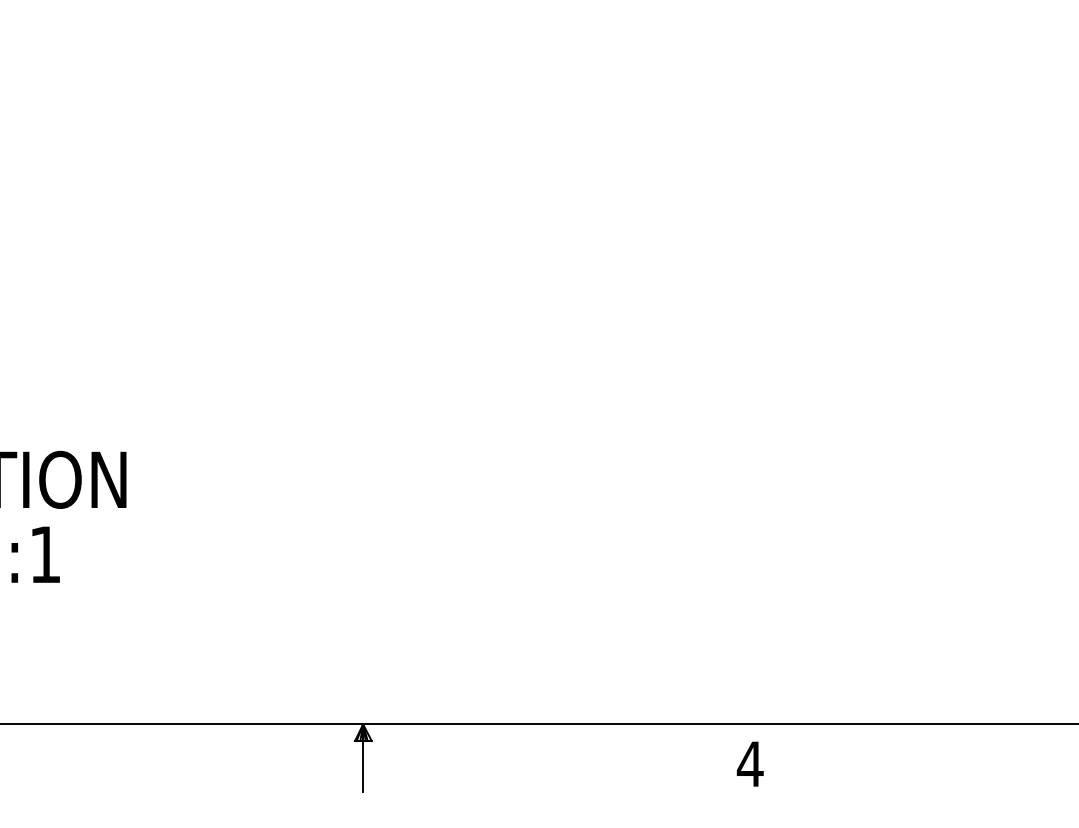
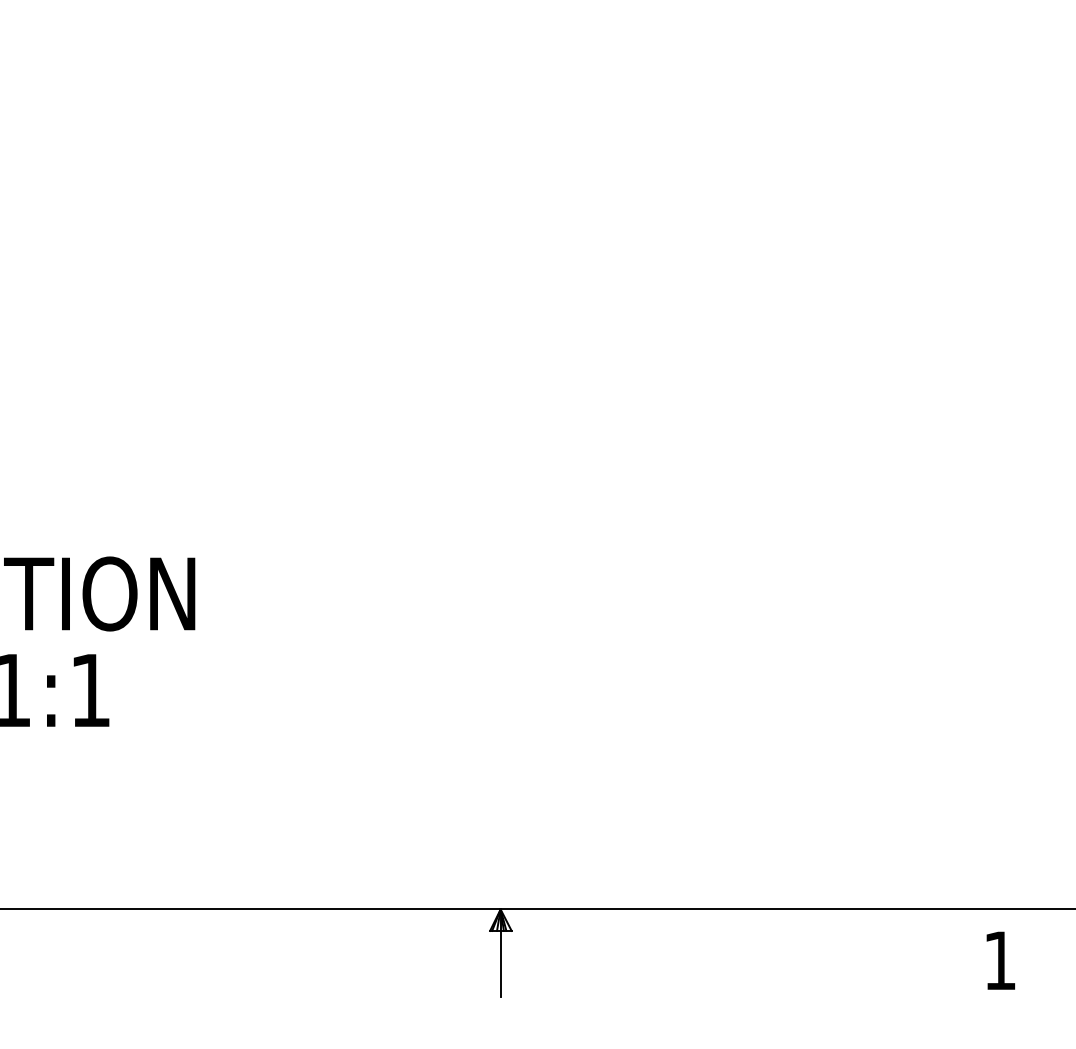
text: (749, 763) -> (999, 959), 4 -> 1

